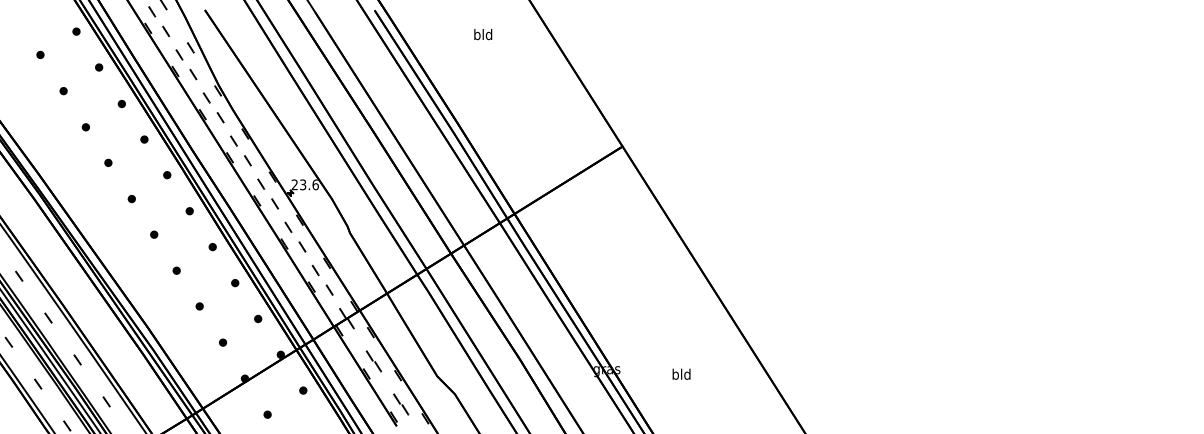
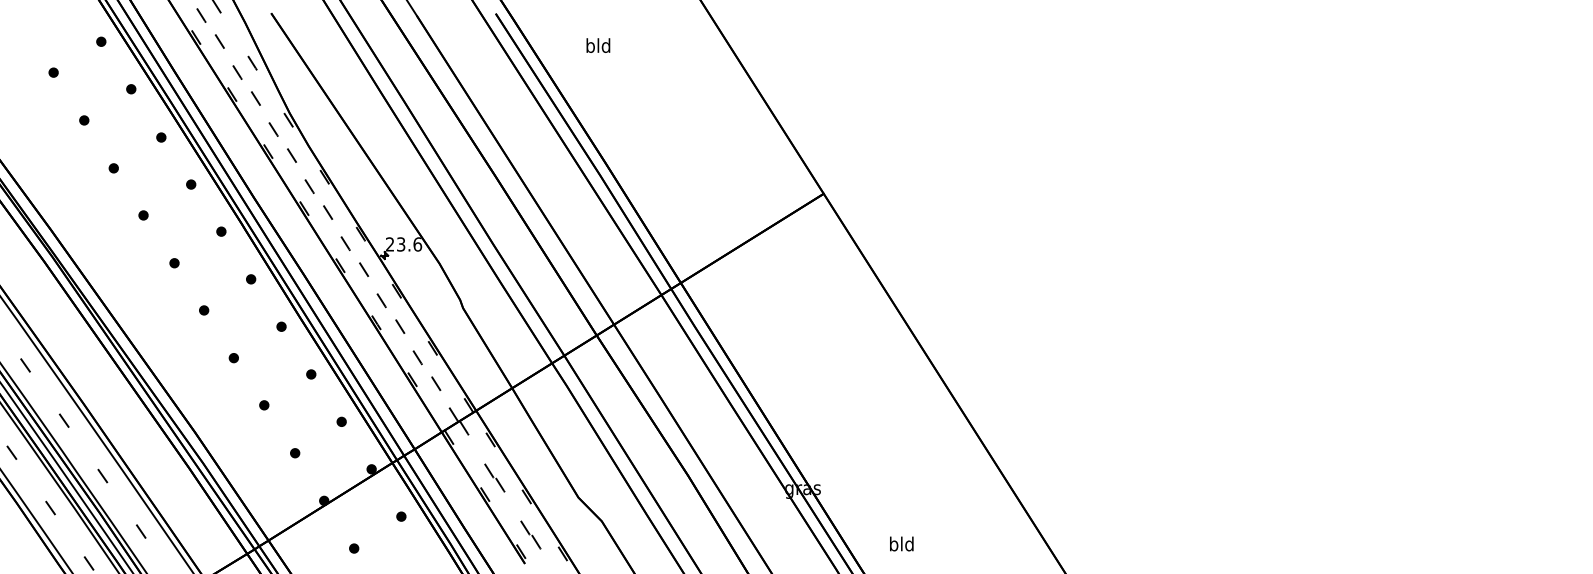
text: (483, 34) -> (598, 45), moved
text: (681, 373) -> (901, 542), moved

